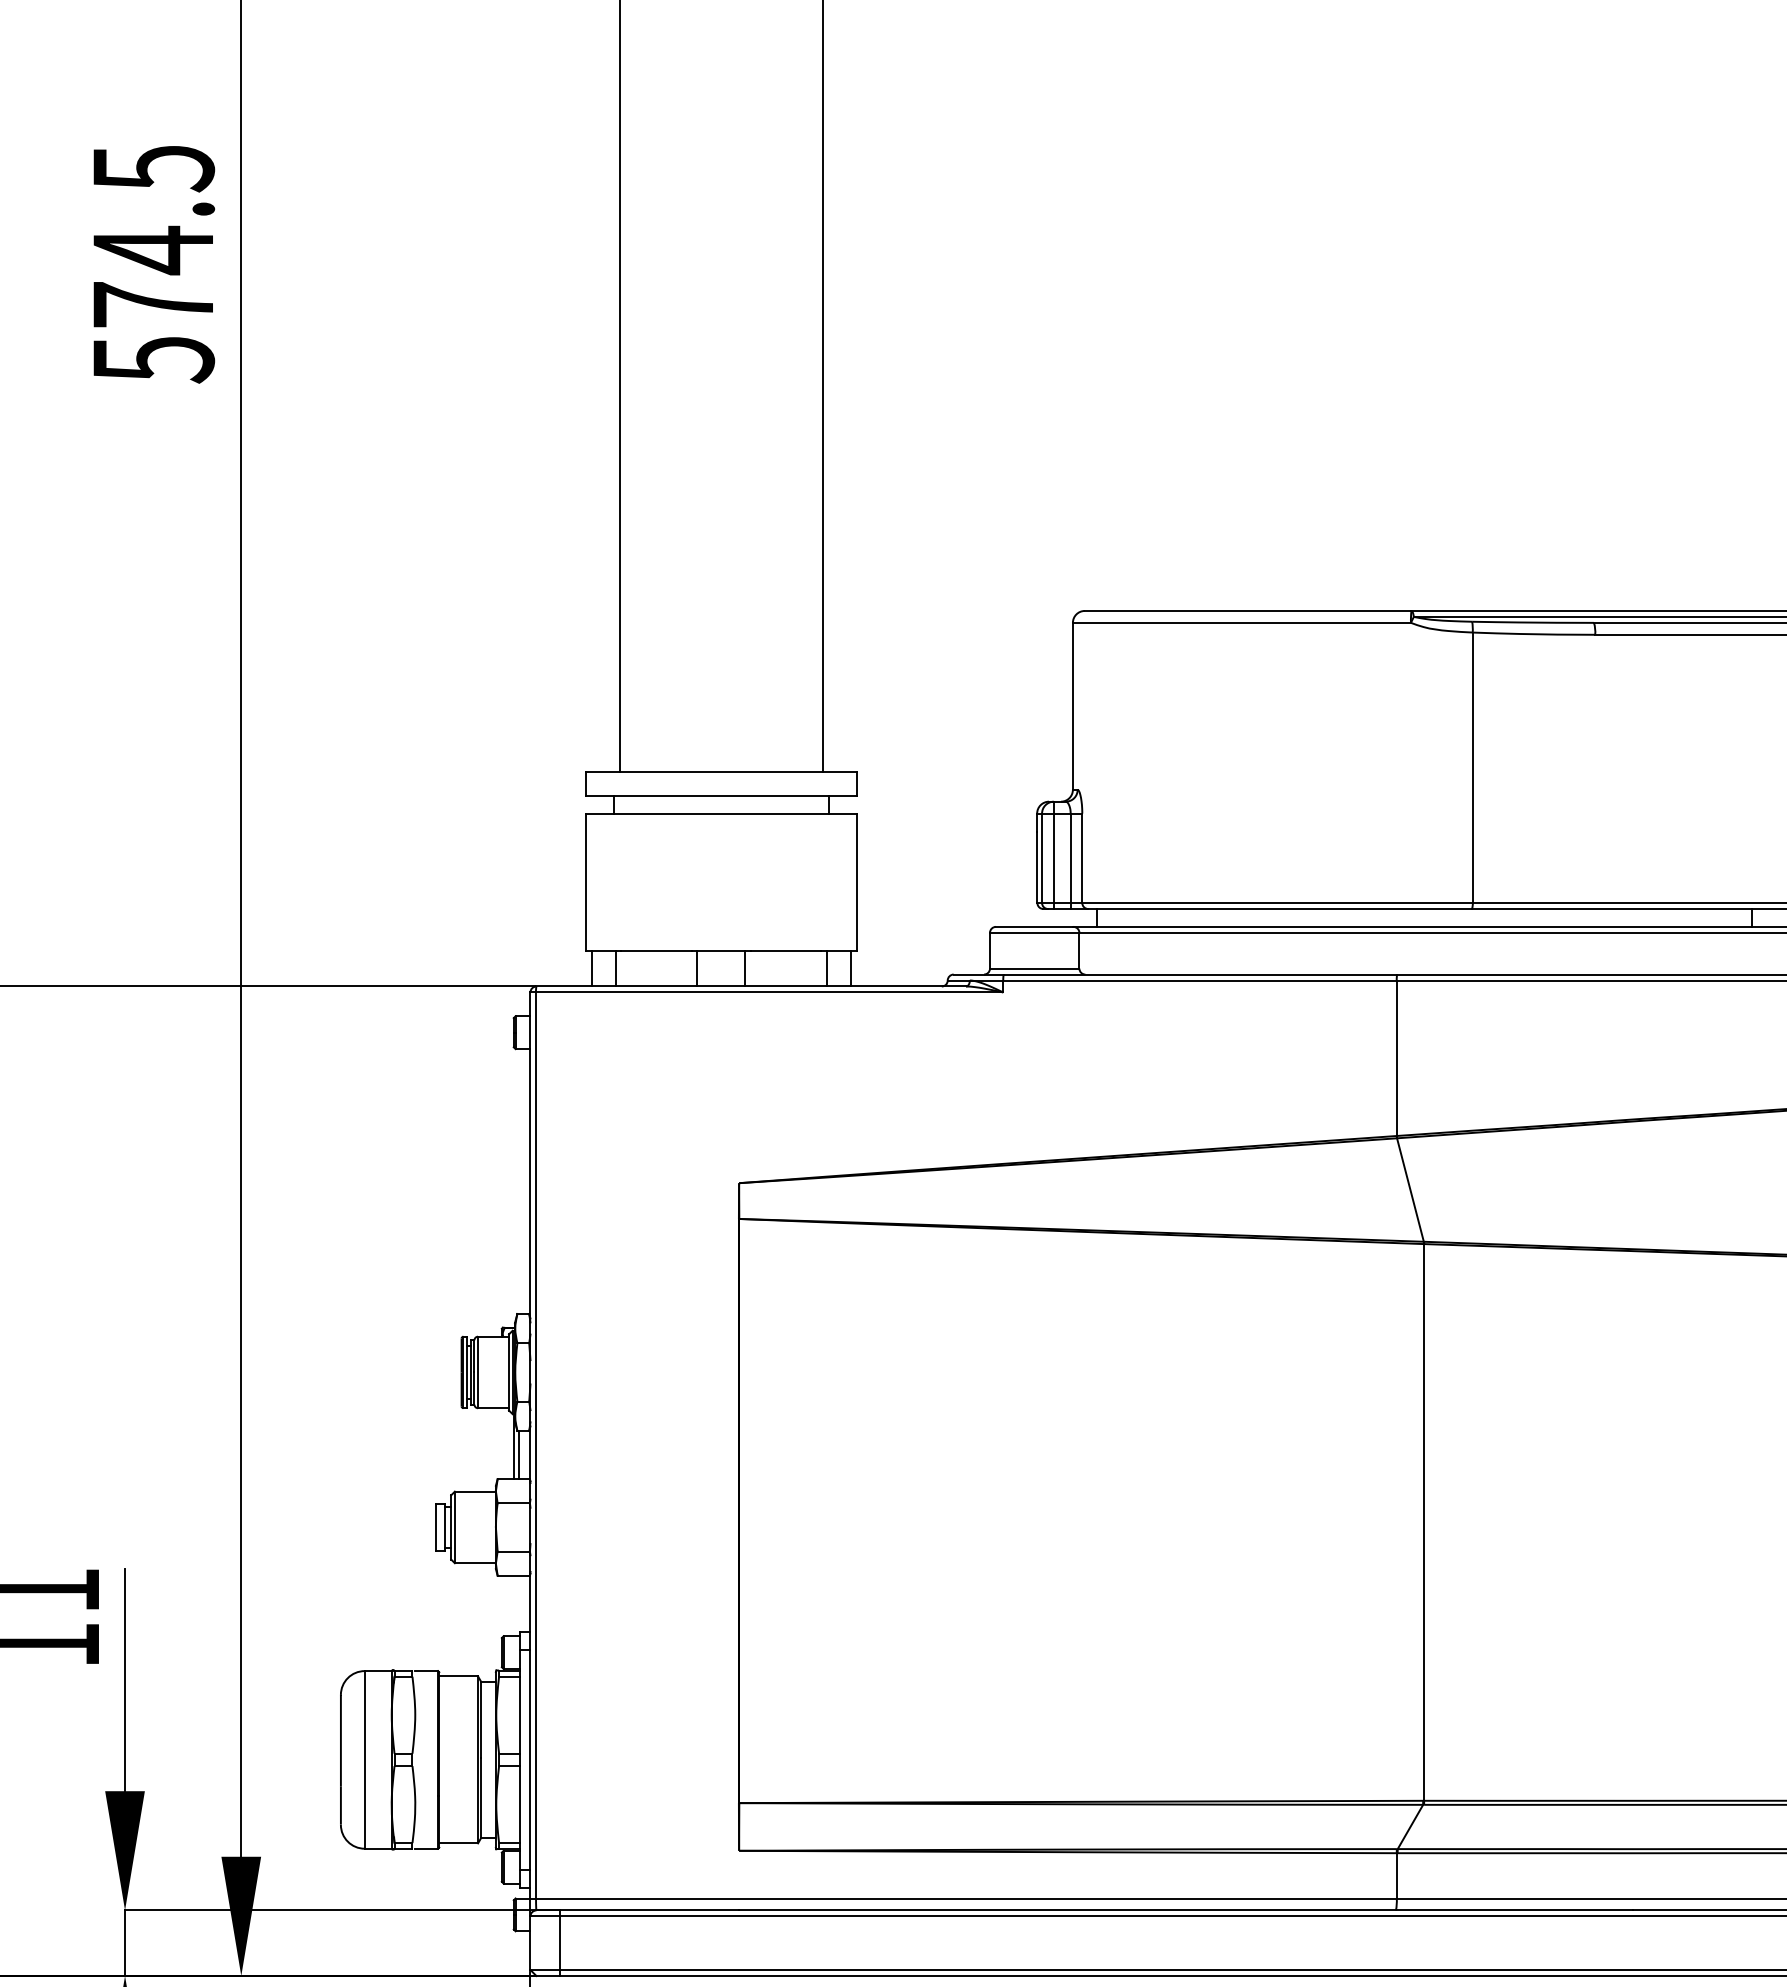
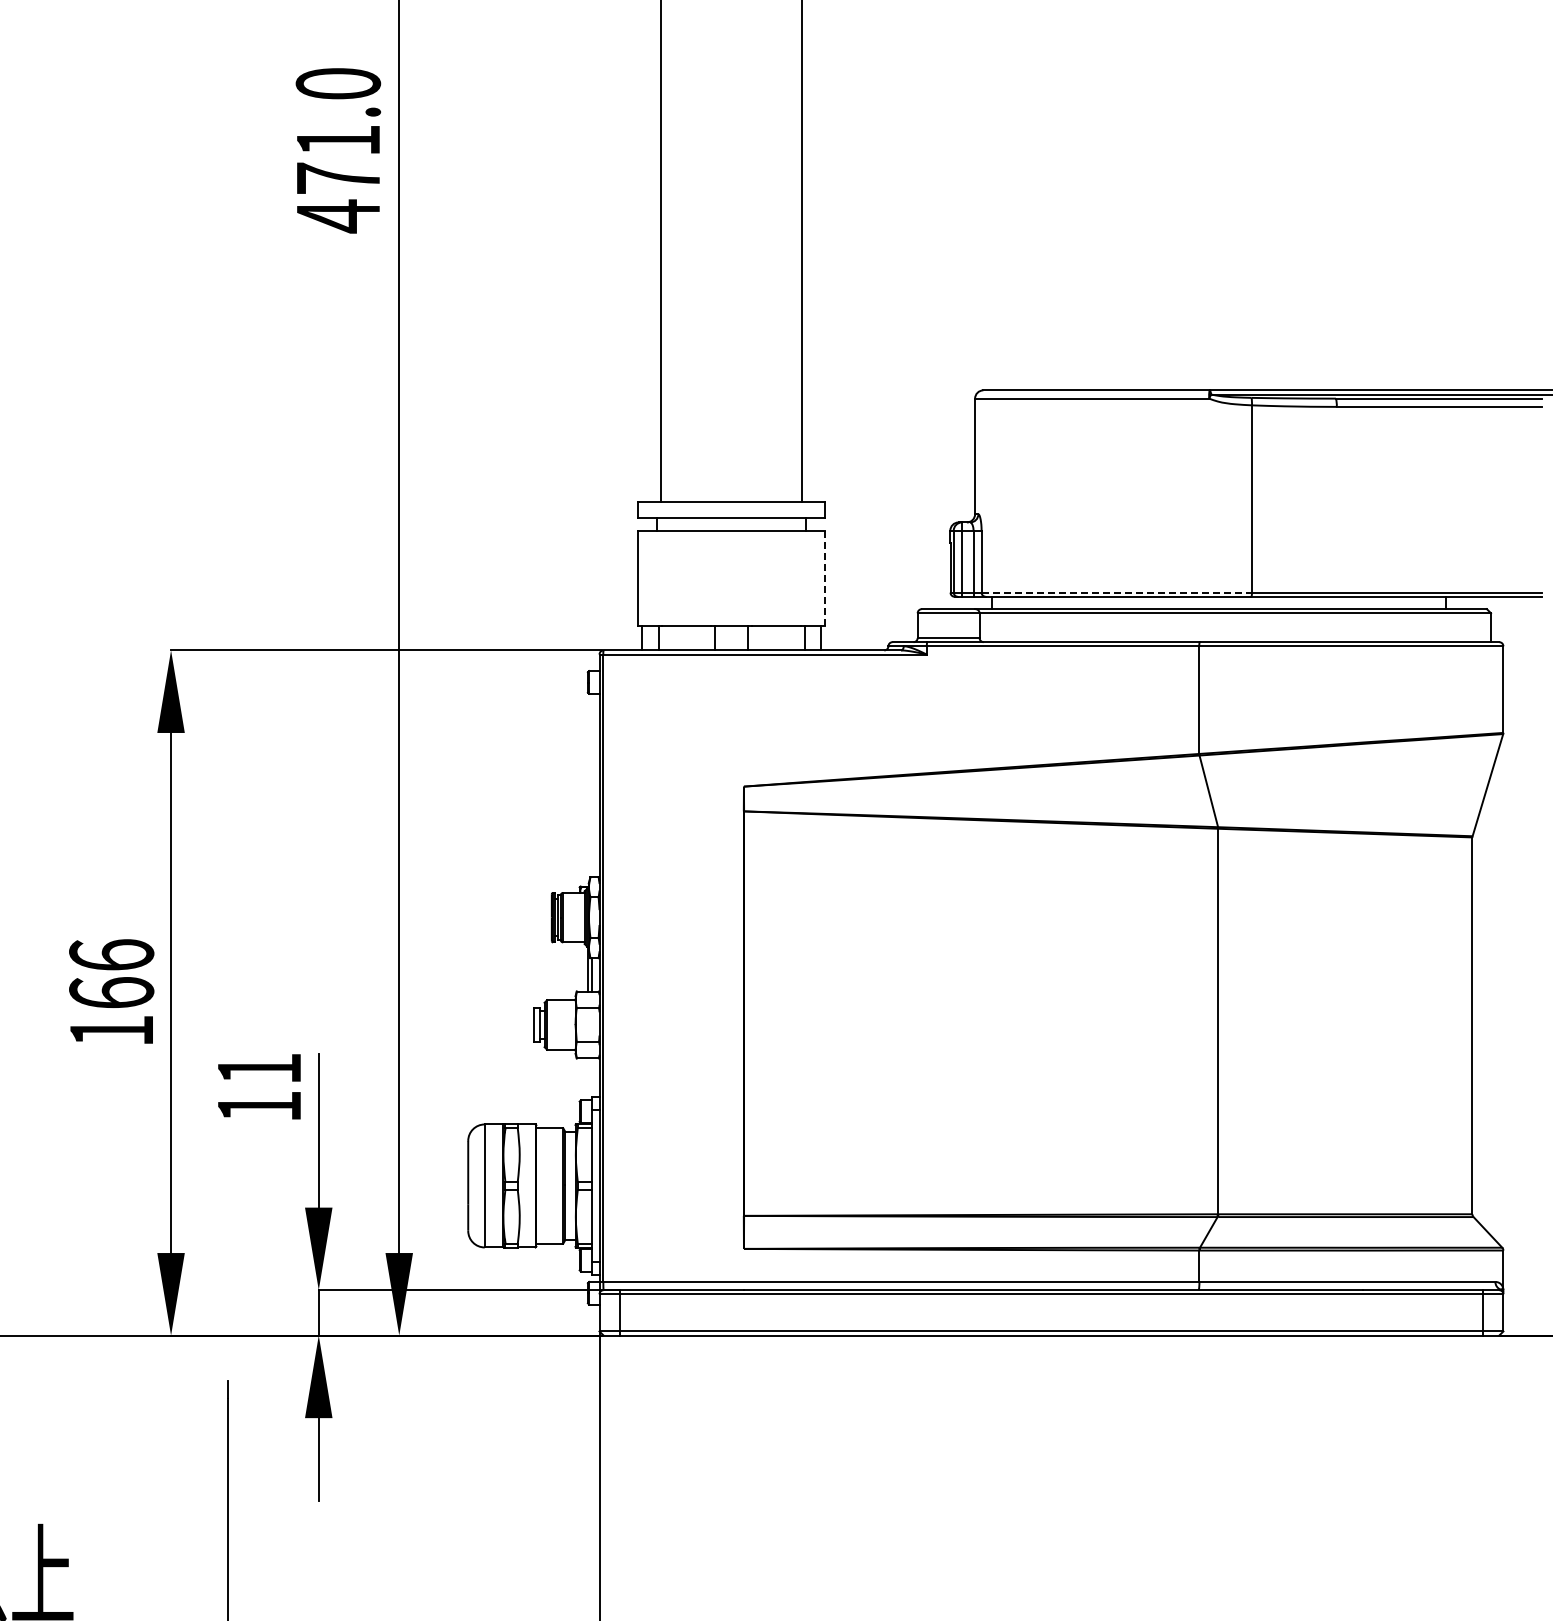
text: (153, 264) -> (338, 150), 574.5 -> 471.0
line: (856, 881) -> (825, 577), solid -> dashed
line: (1278, 902) -> (1117, 592), solid -> dashed

